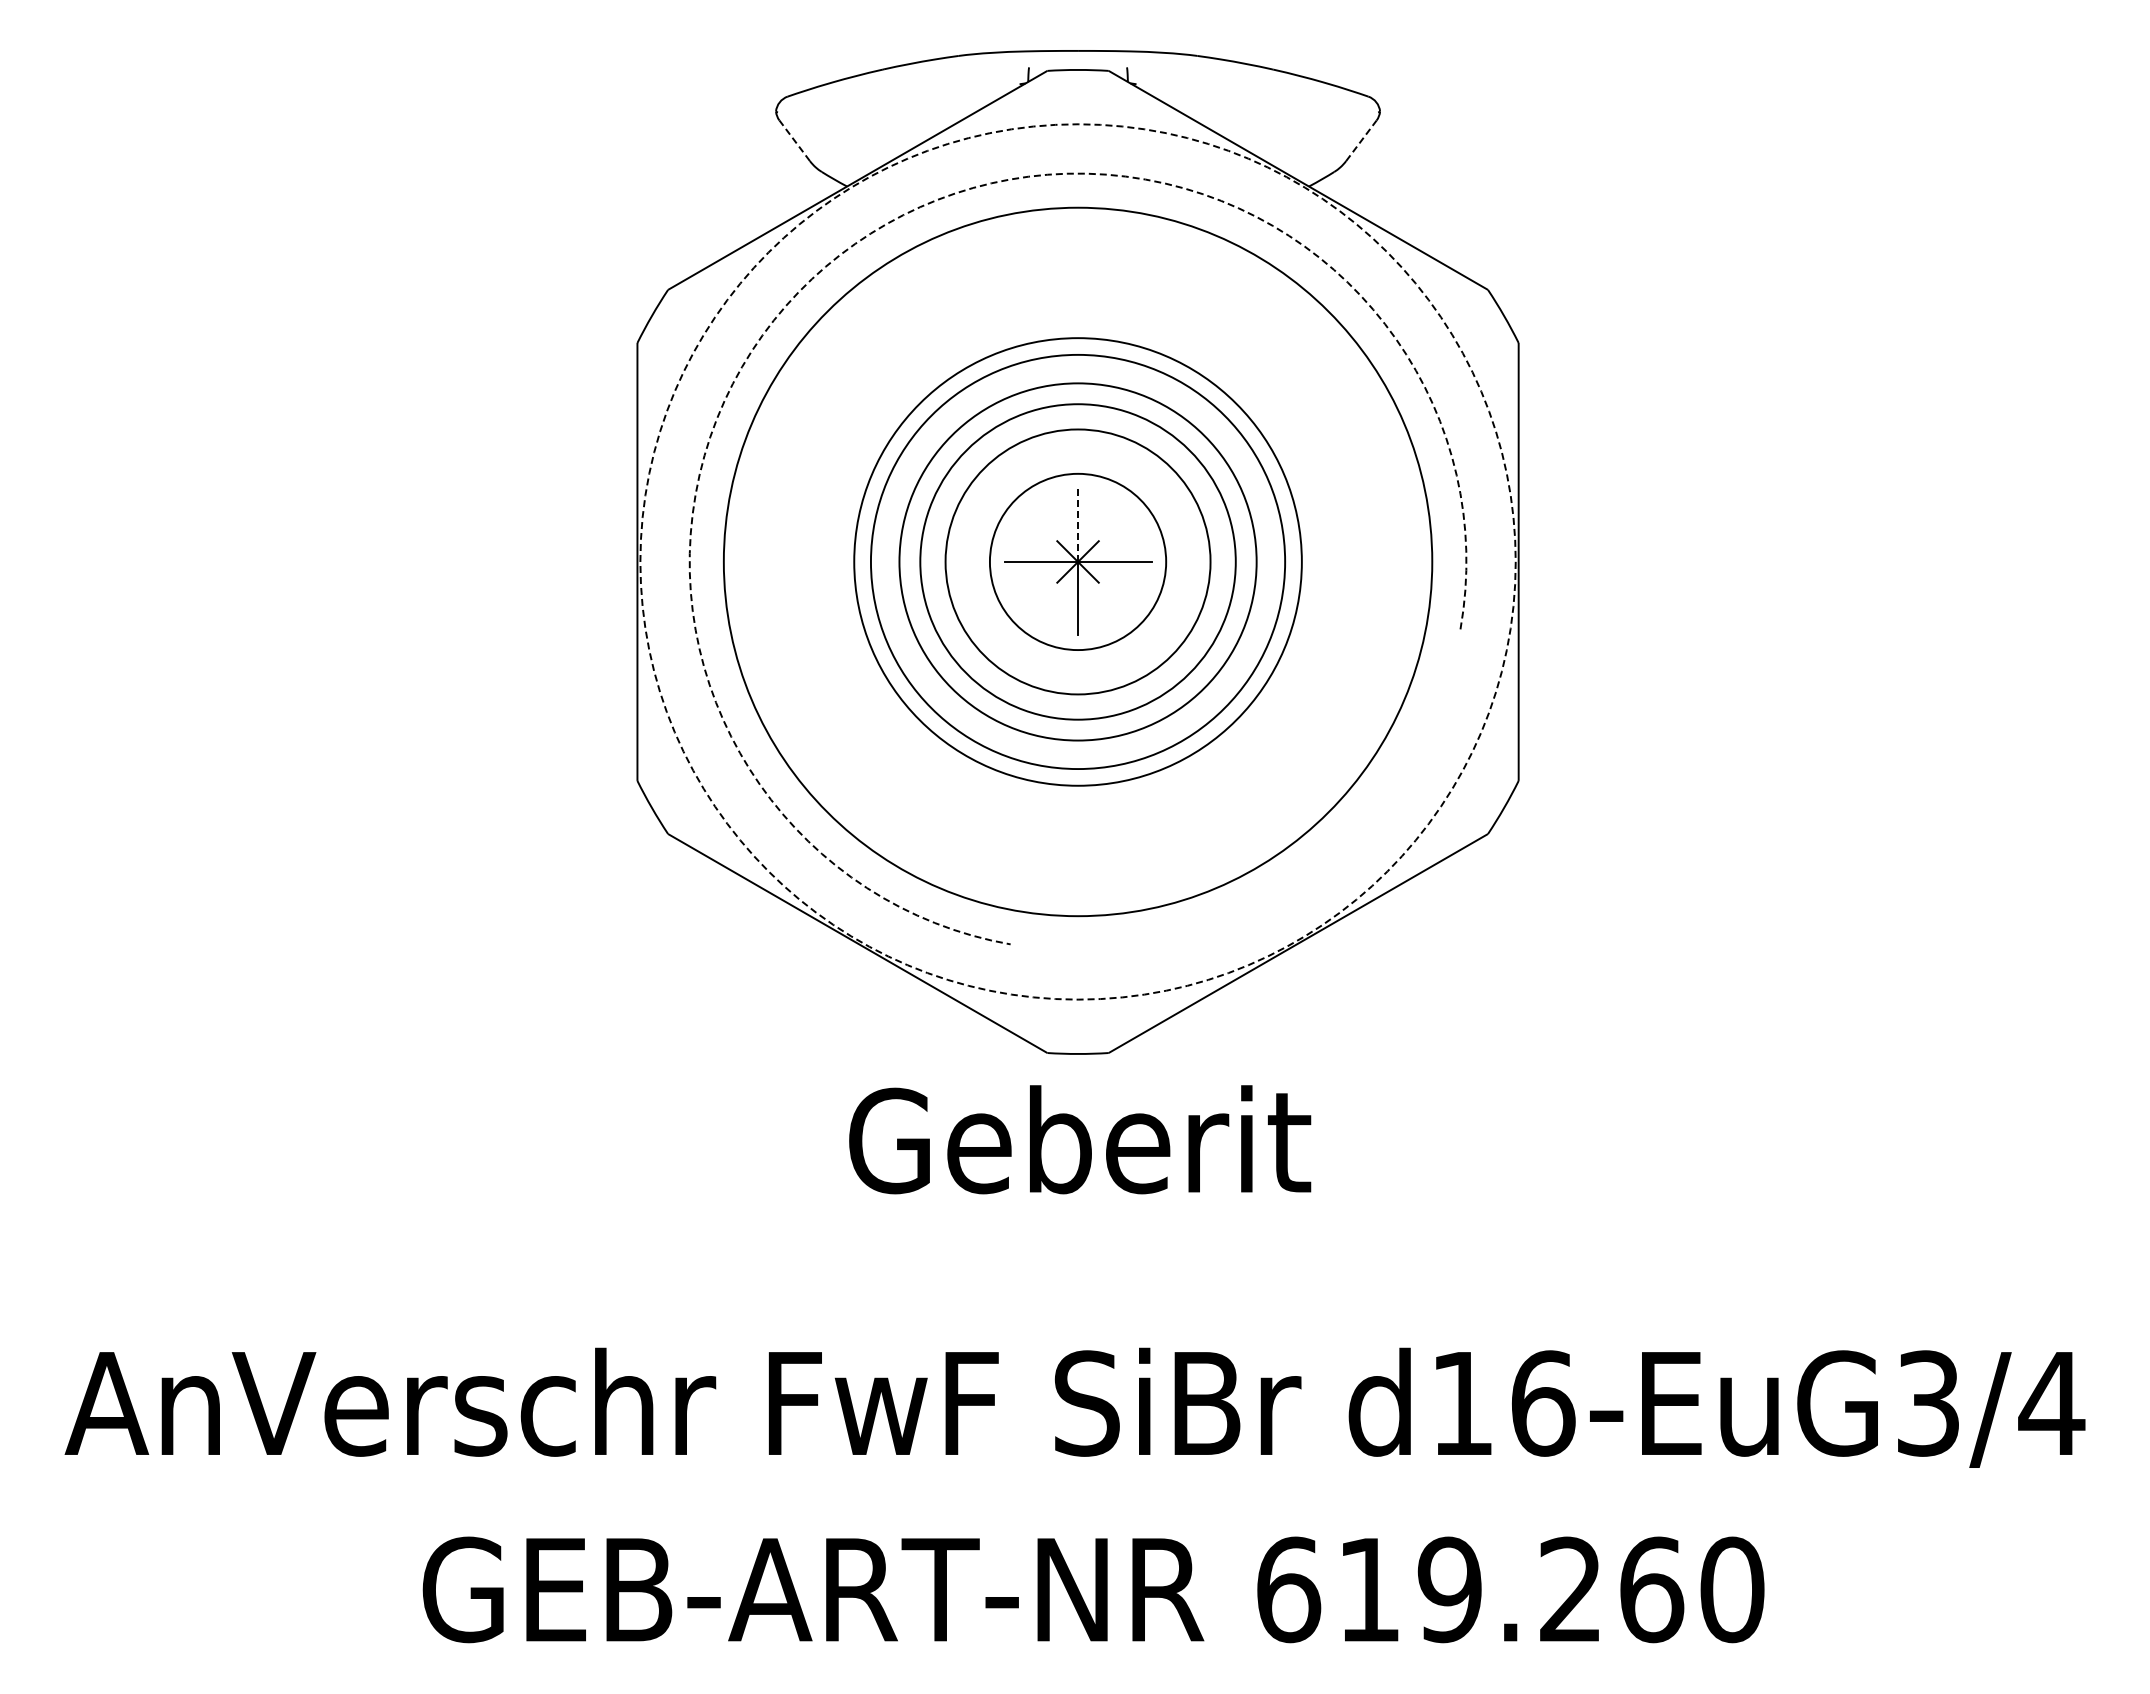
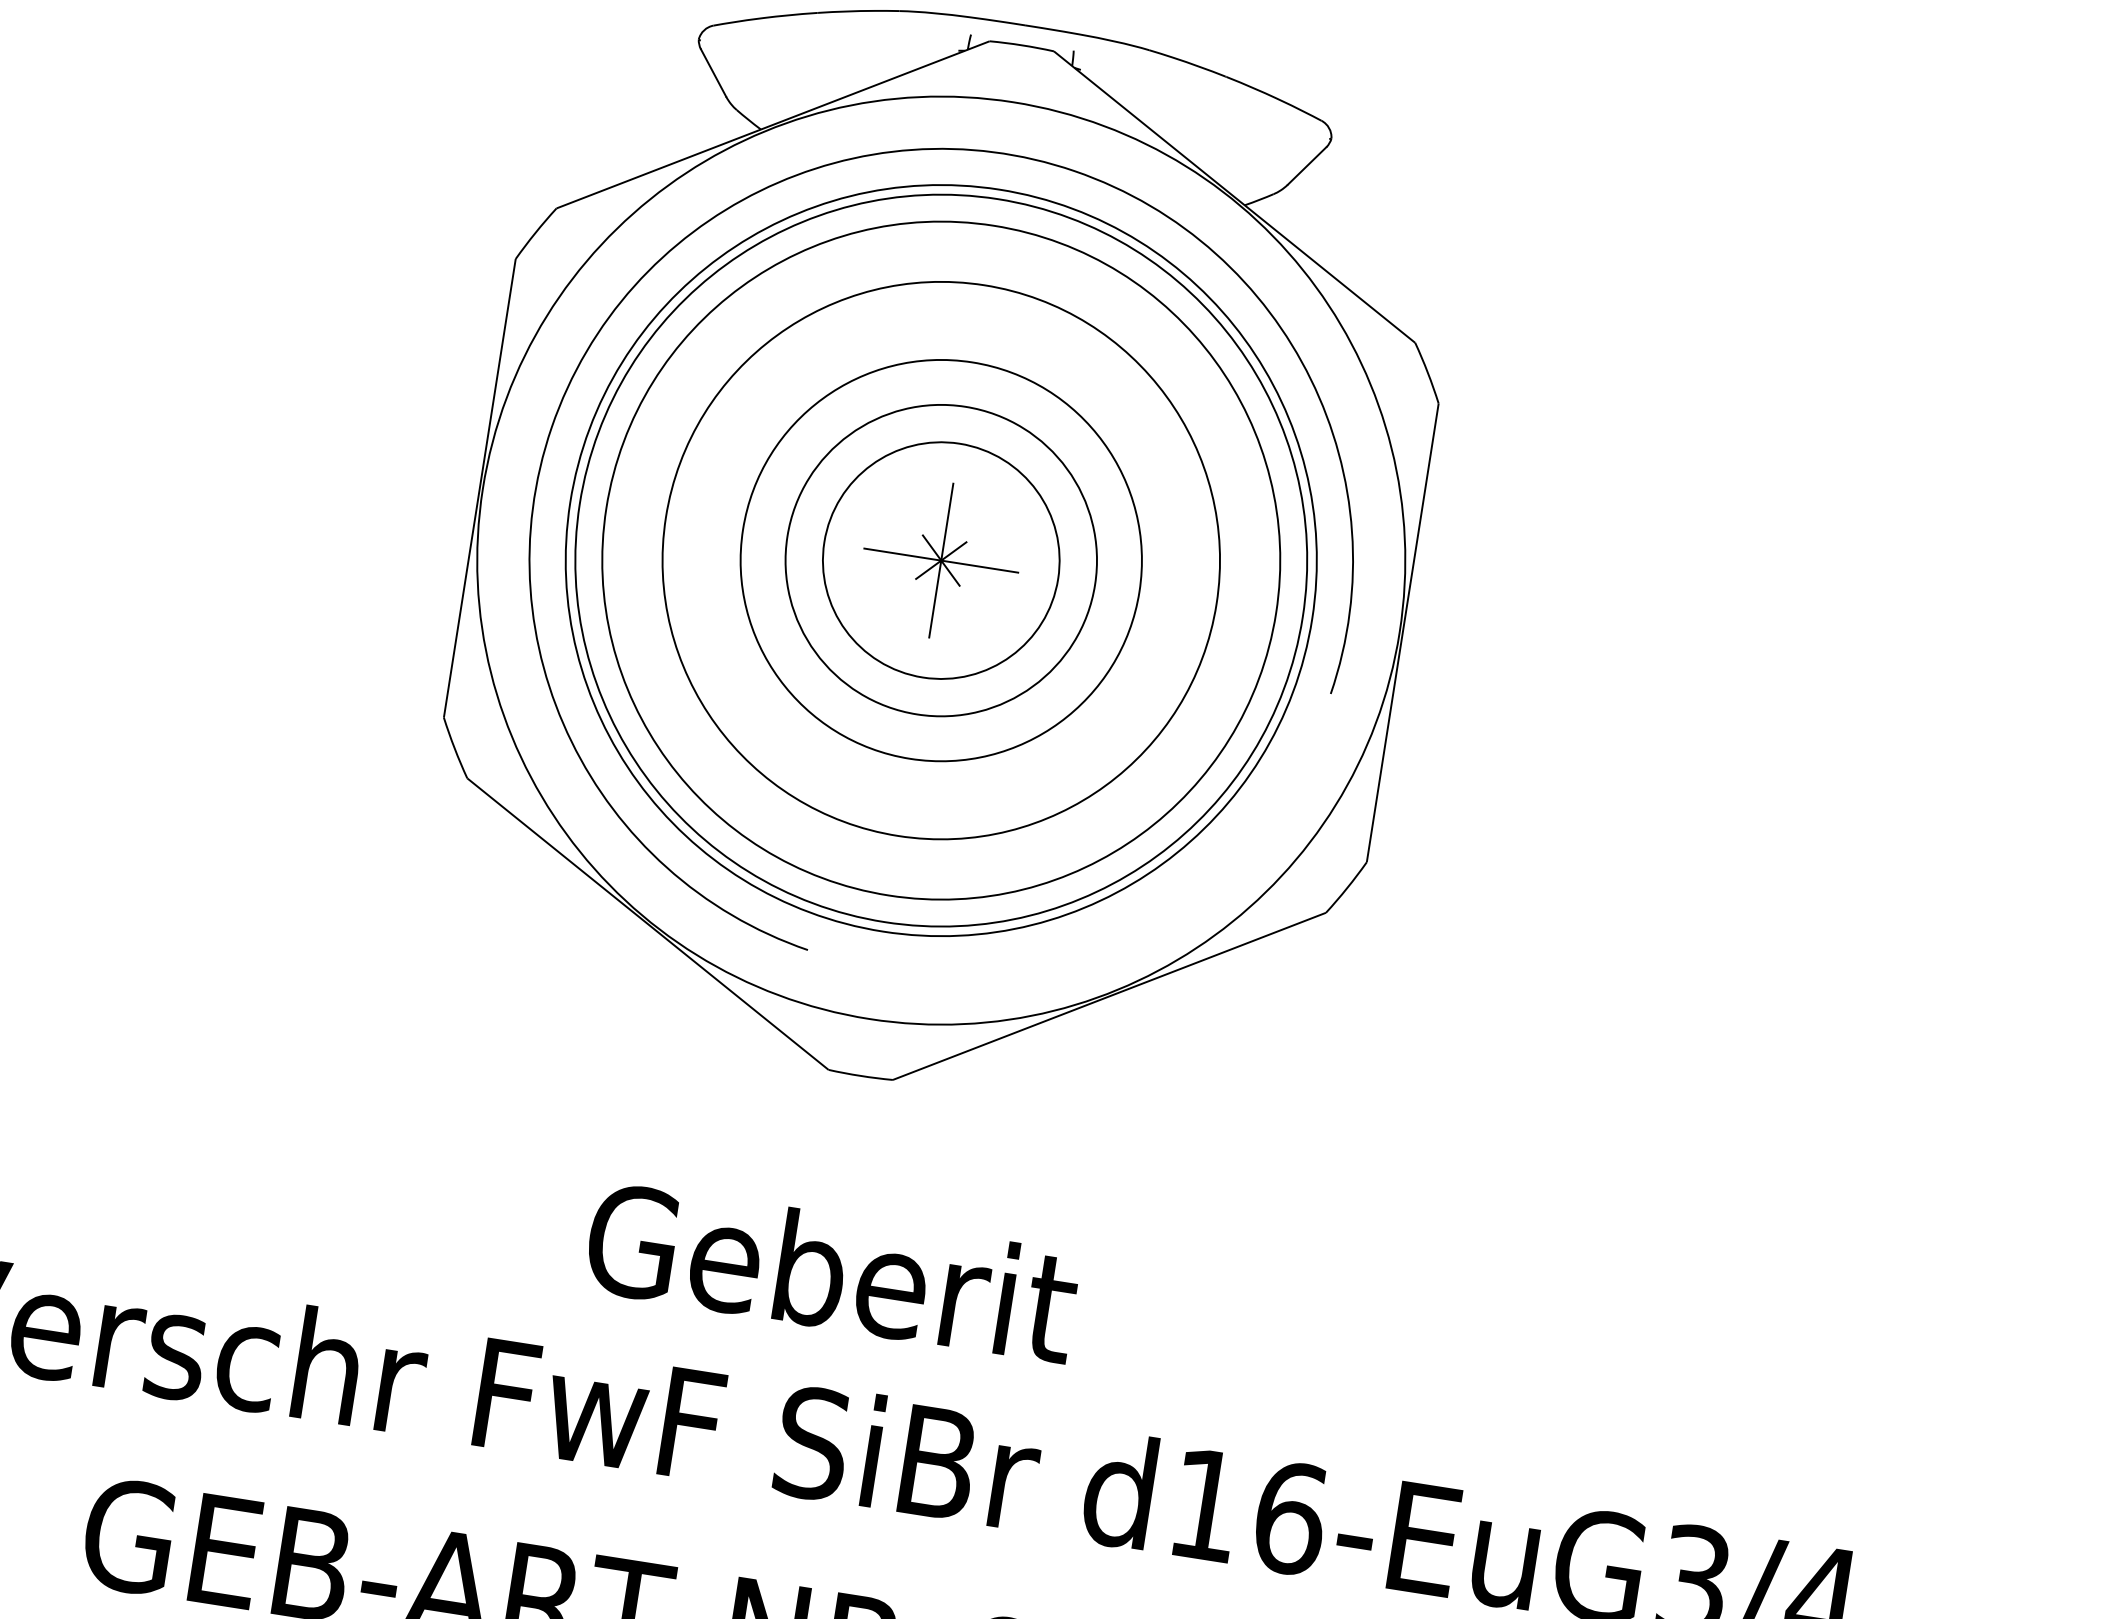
line: (794, 140) -> (713, 72), dashed -> solid
line: (1361, 140) -> (1307, 165), dashed -> solid
arc: (855, 243) -> (760, 190), dashed -> solid
line: (1078, 525) -> (947, 522), dashed -> solid
circle: (1077, 561) -> (940, 560), dashed -> solid
circle: (1077, 561) -> (940, 560), size x0.62
circle: (1077, 561) -> (940, 560), size x1.43
circle: (1077, 561) -> (940, 560), size x1.43
circle: (1077, 561) -> (940, 560), size x1.67
circle: (1077, 561) -> (940, 560), size x1.67
circle: (1077, 561) -> (940, 560), size x1.67
text: (1080, 1139) -> (832, 1271), moved

